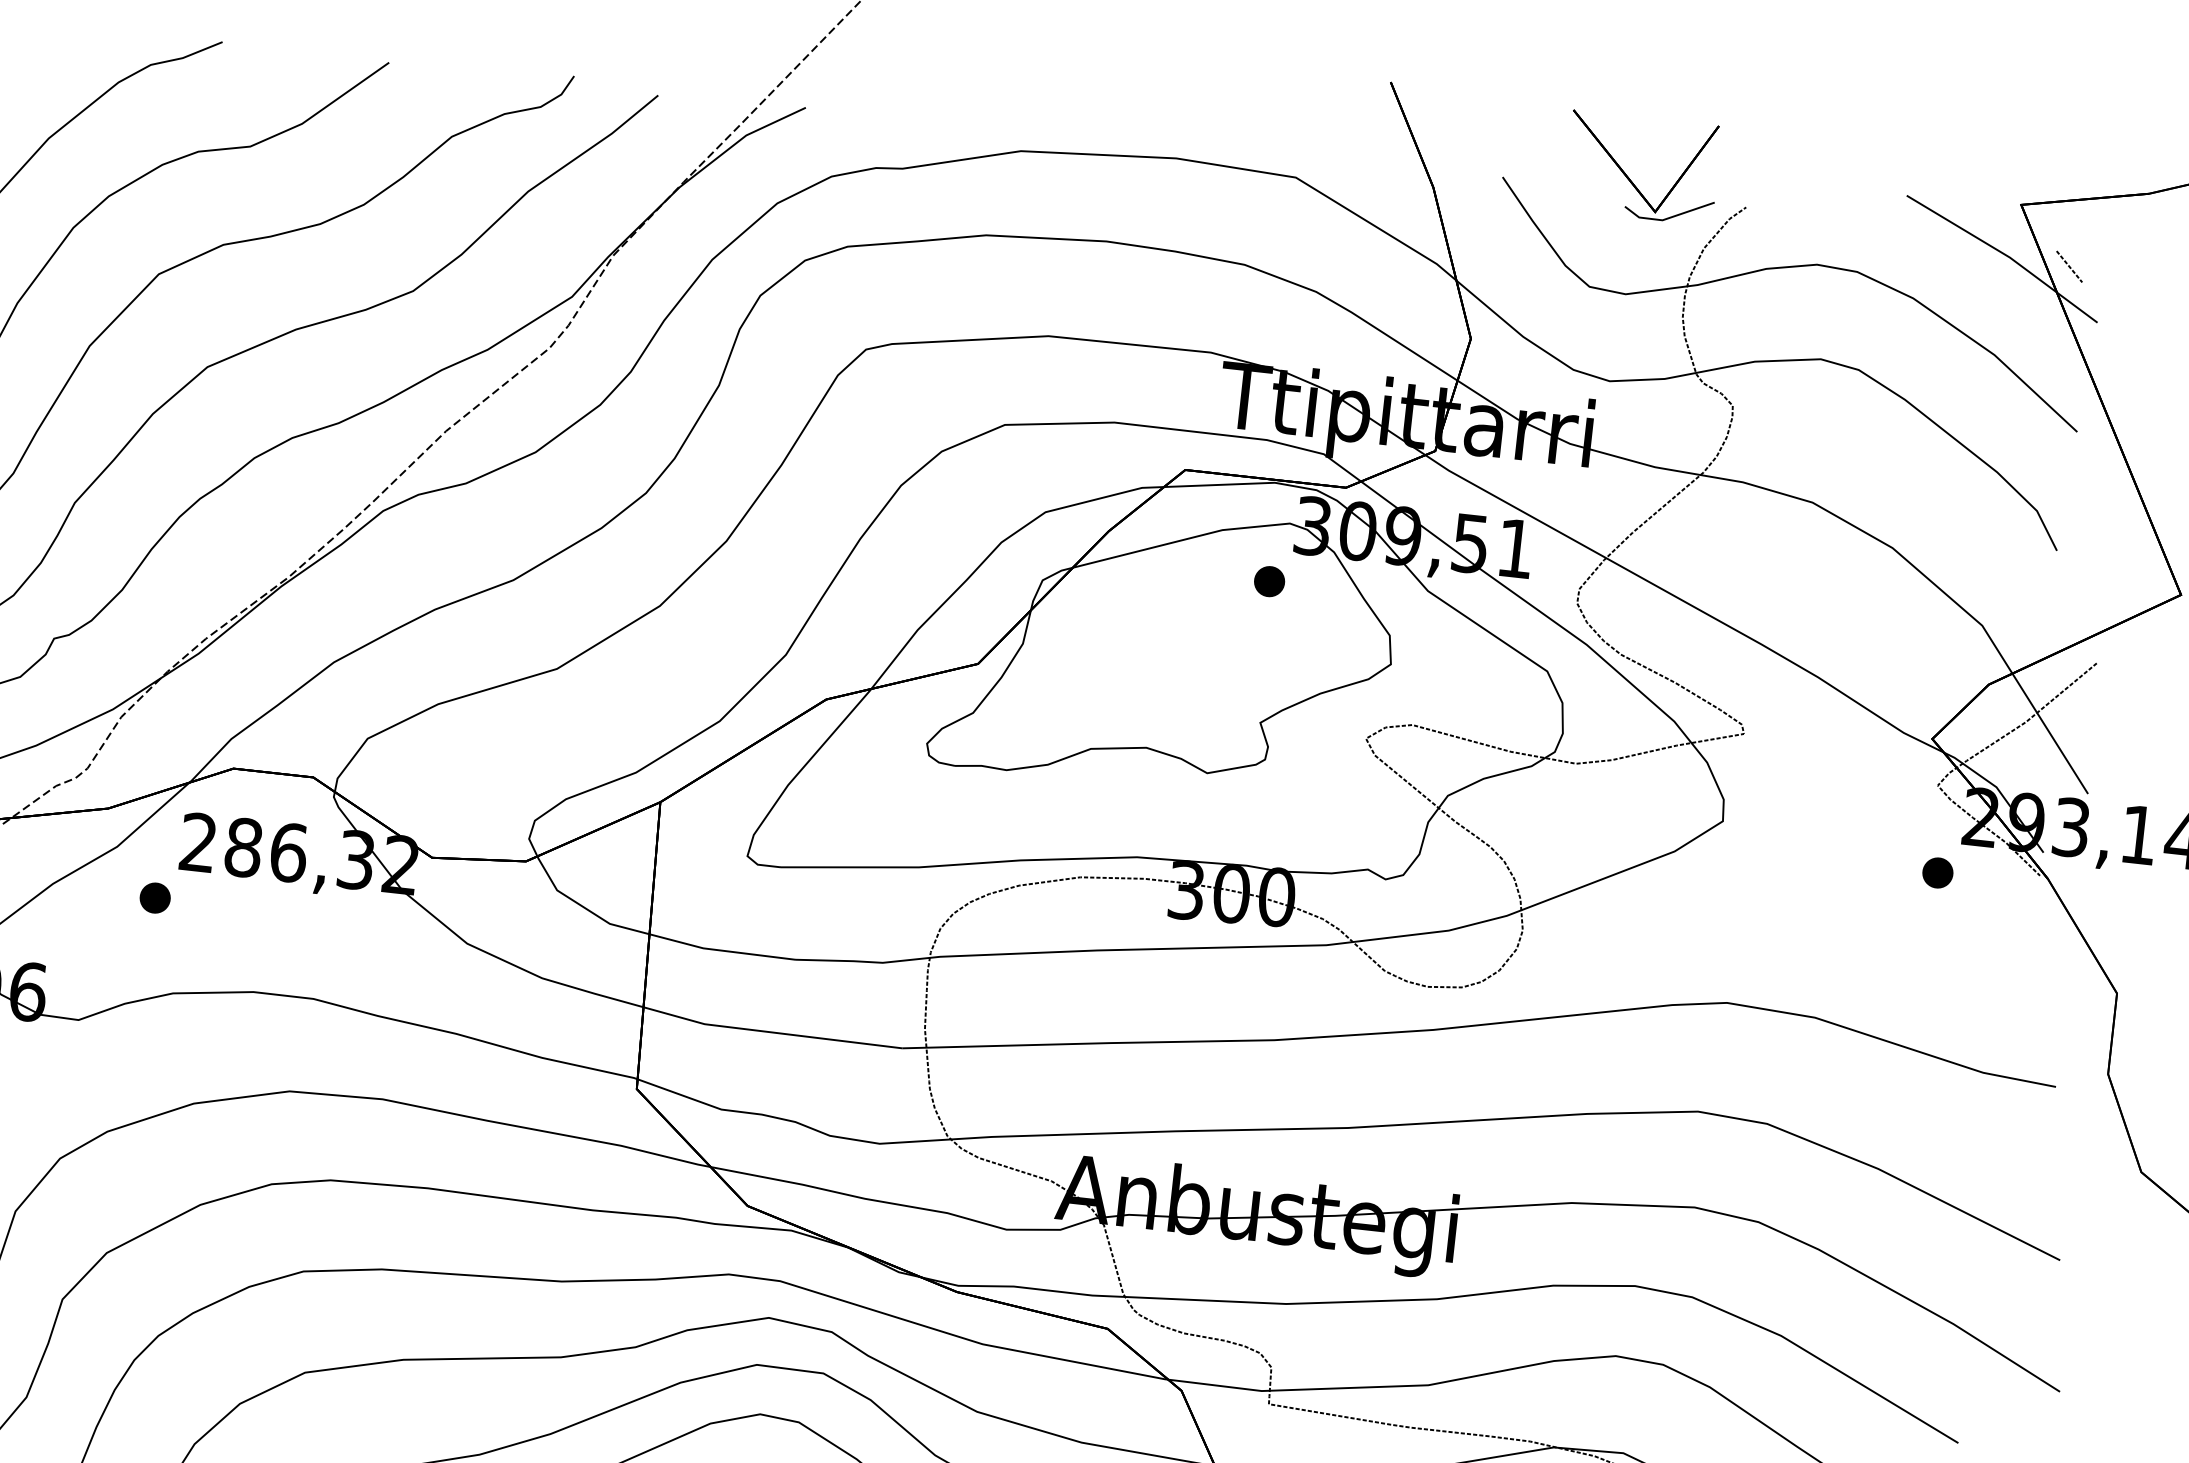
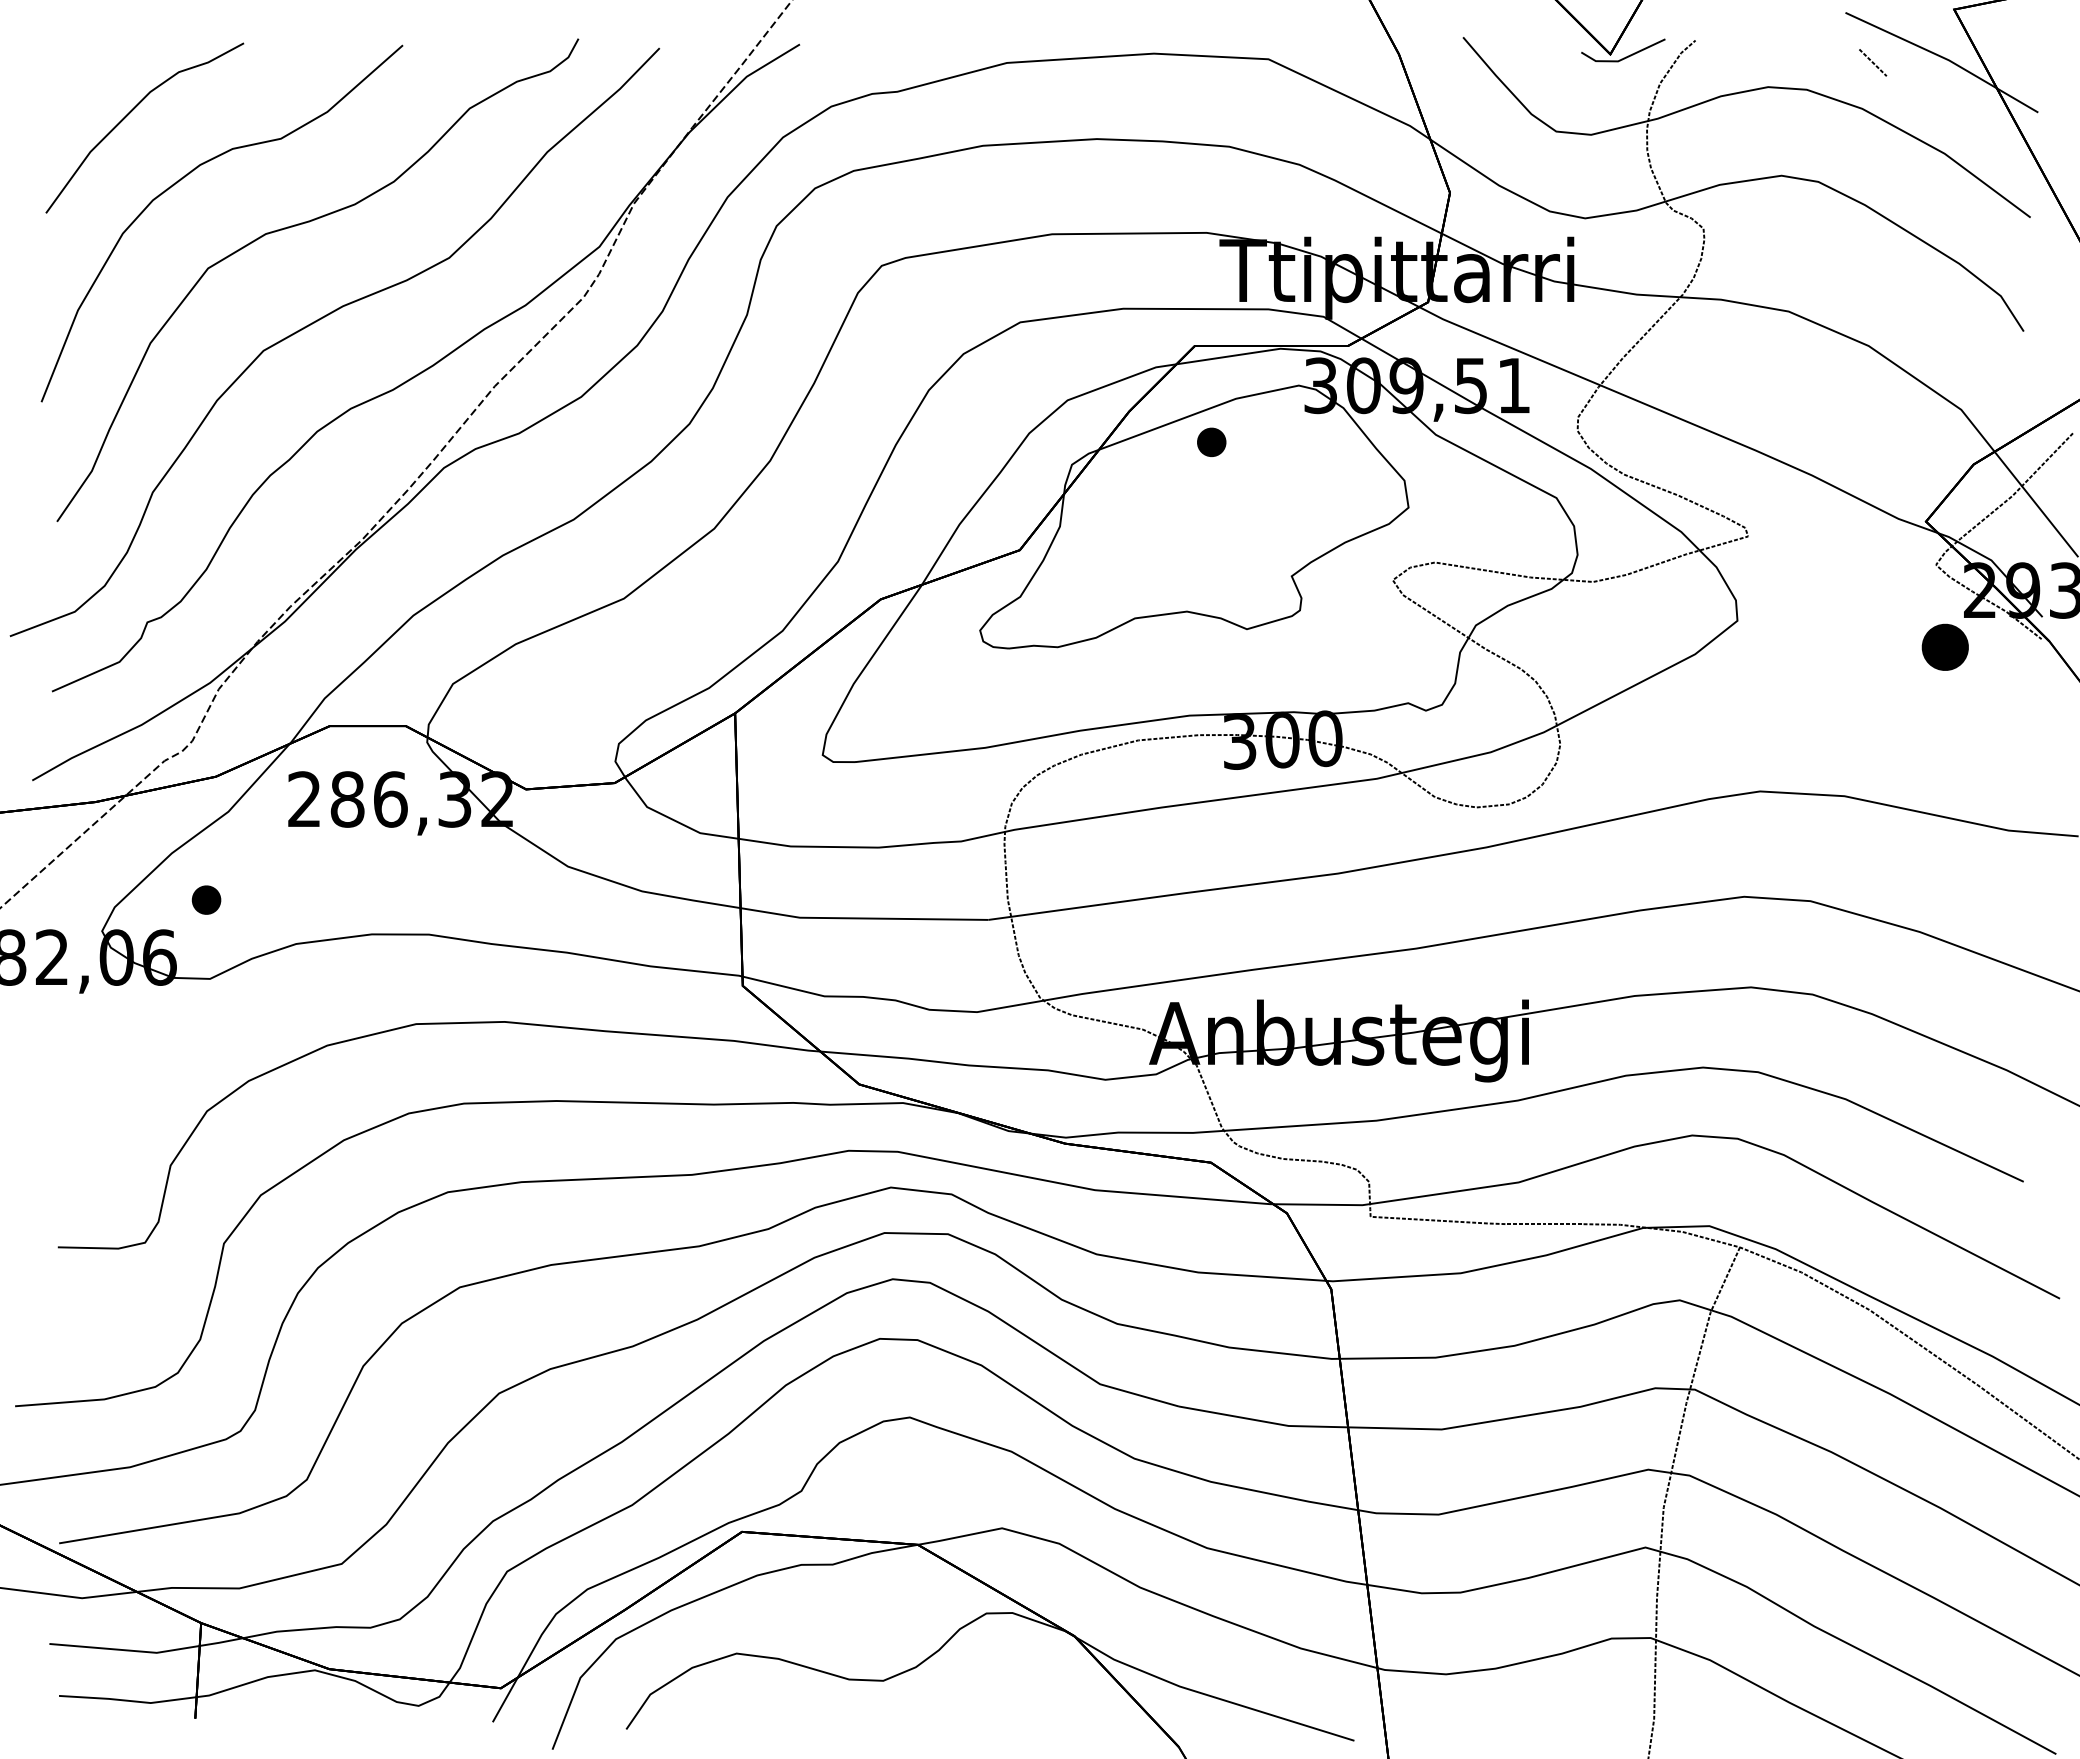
line: (2069, 266) -> (1873, 62), moved
part: (1269, 580) -> (1211, 441), moved
part: (1937, 872) -> (1944, 646), size x1.6
part: (155, 897) -> (206, 899), moved

